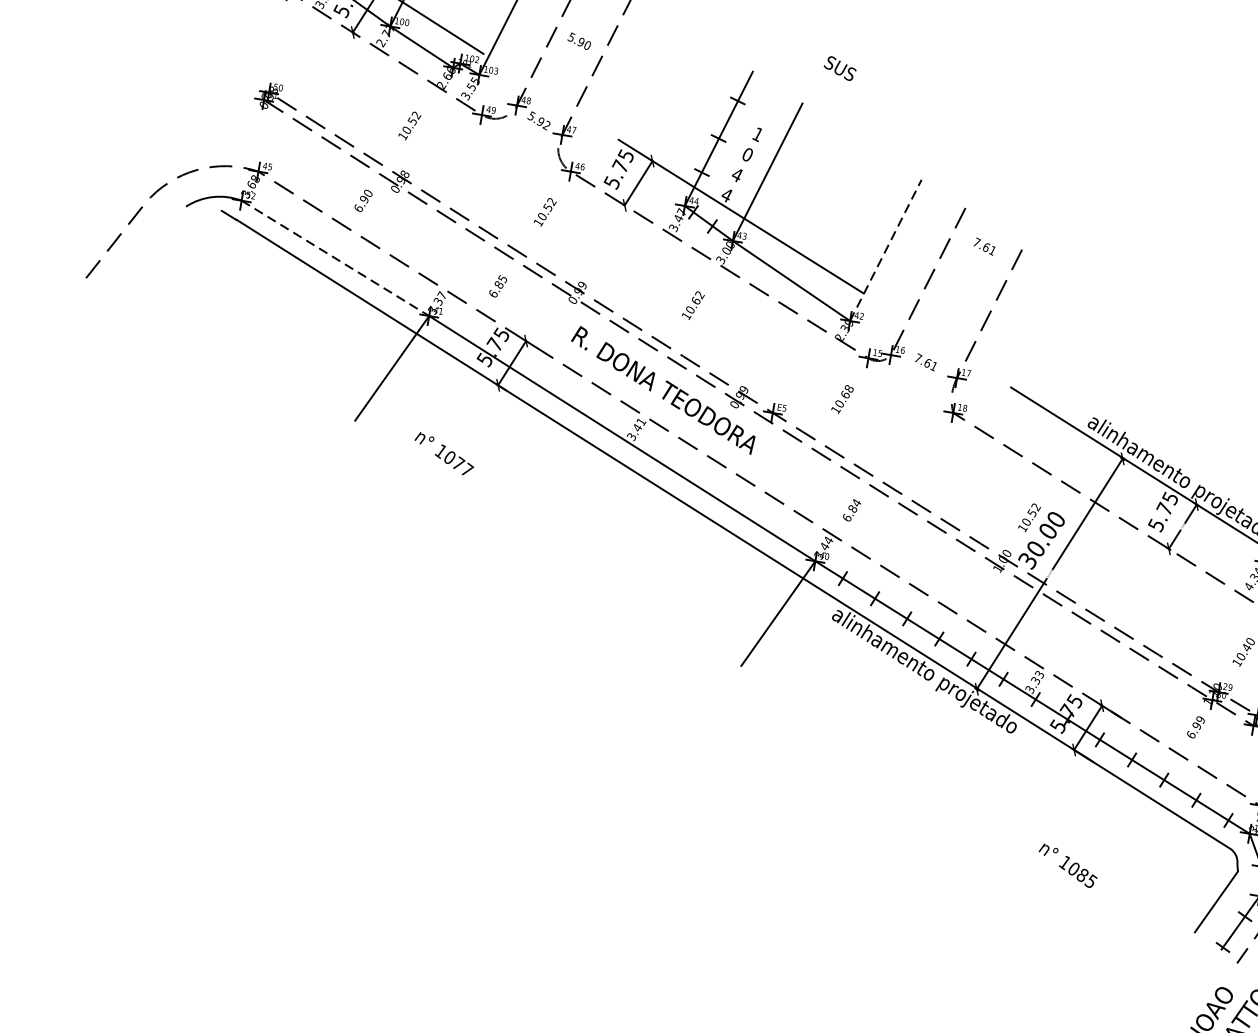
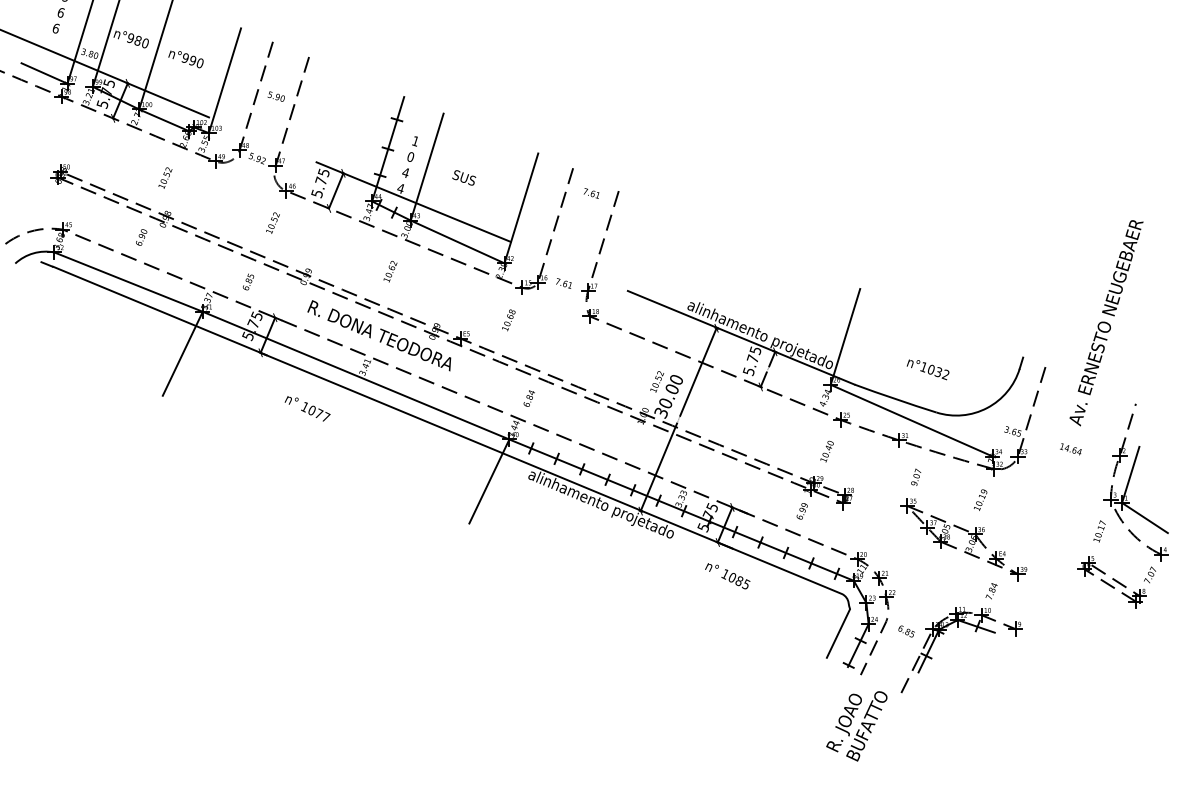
text: (840, 68) -> (464, 177), moved
line: (886, 249) -> (521, 207), dashed -> solid
line: (335, 258) -> (128, 282), dashed -> solid
text: (444, 453) -> (307, 408), moved
text: (1067, 866) -> (727, 576), moved

